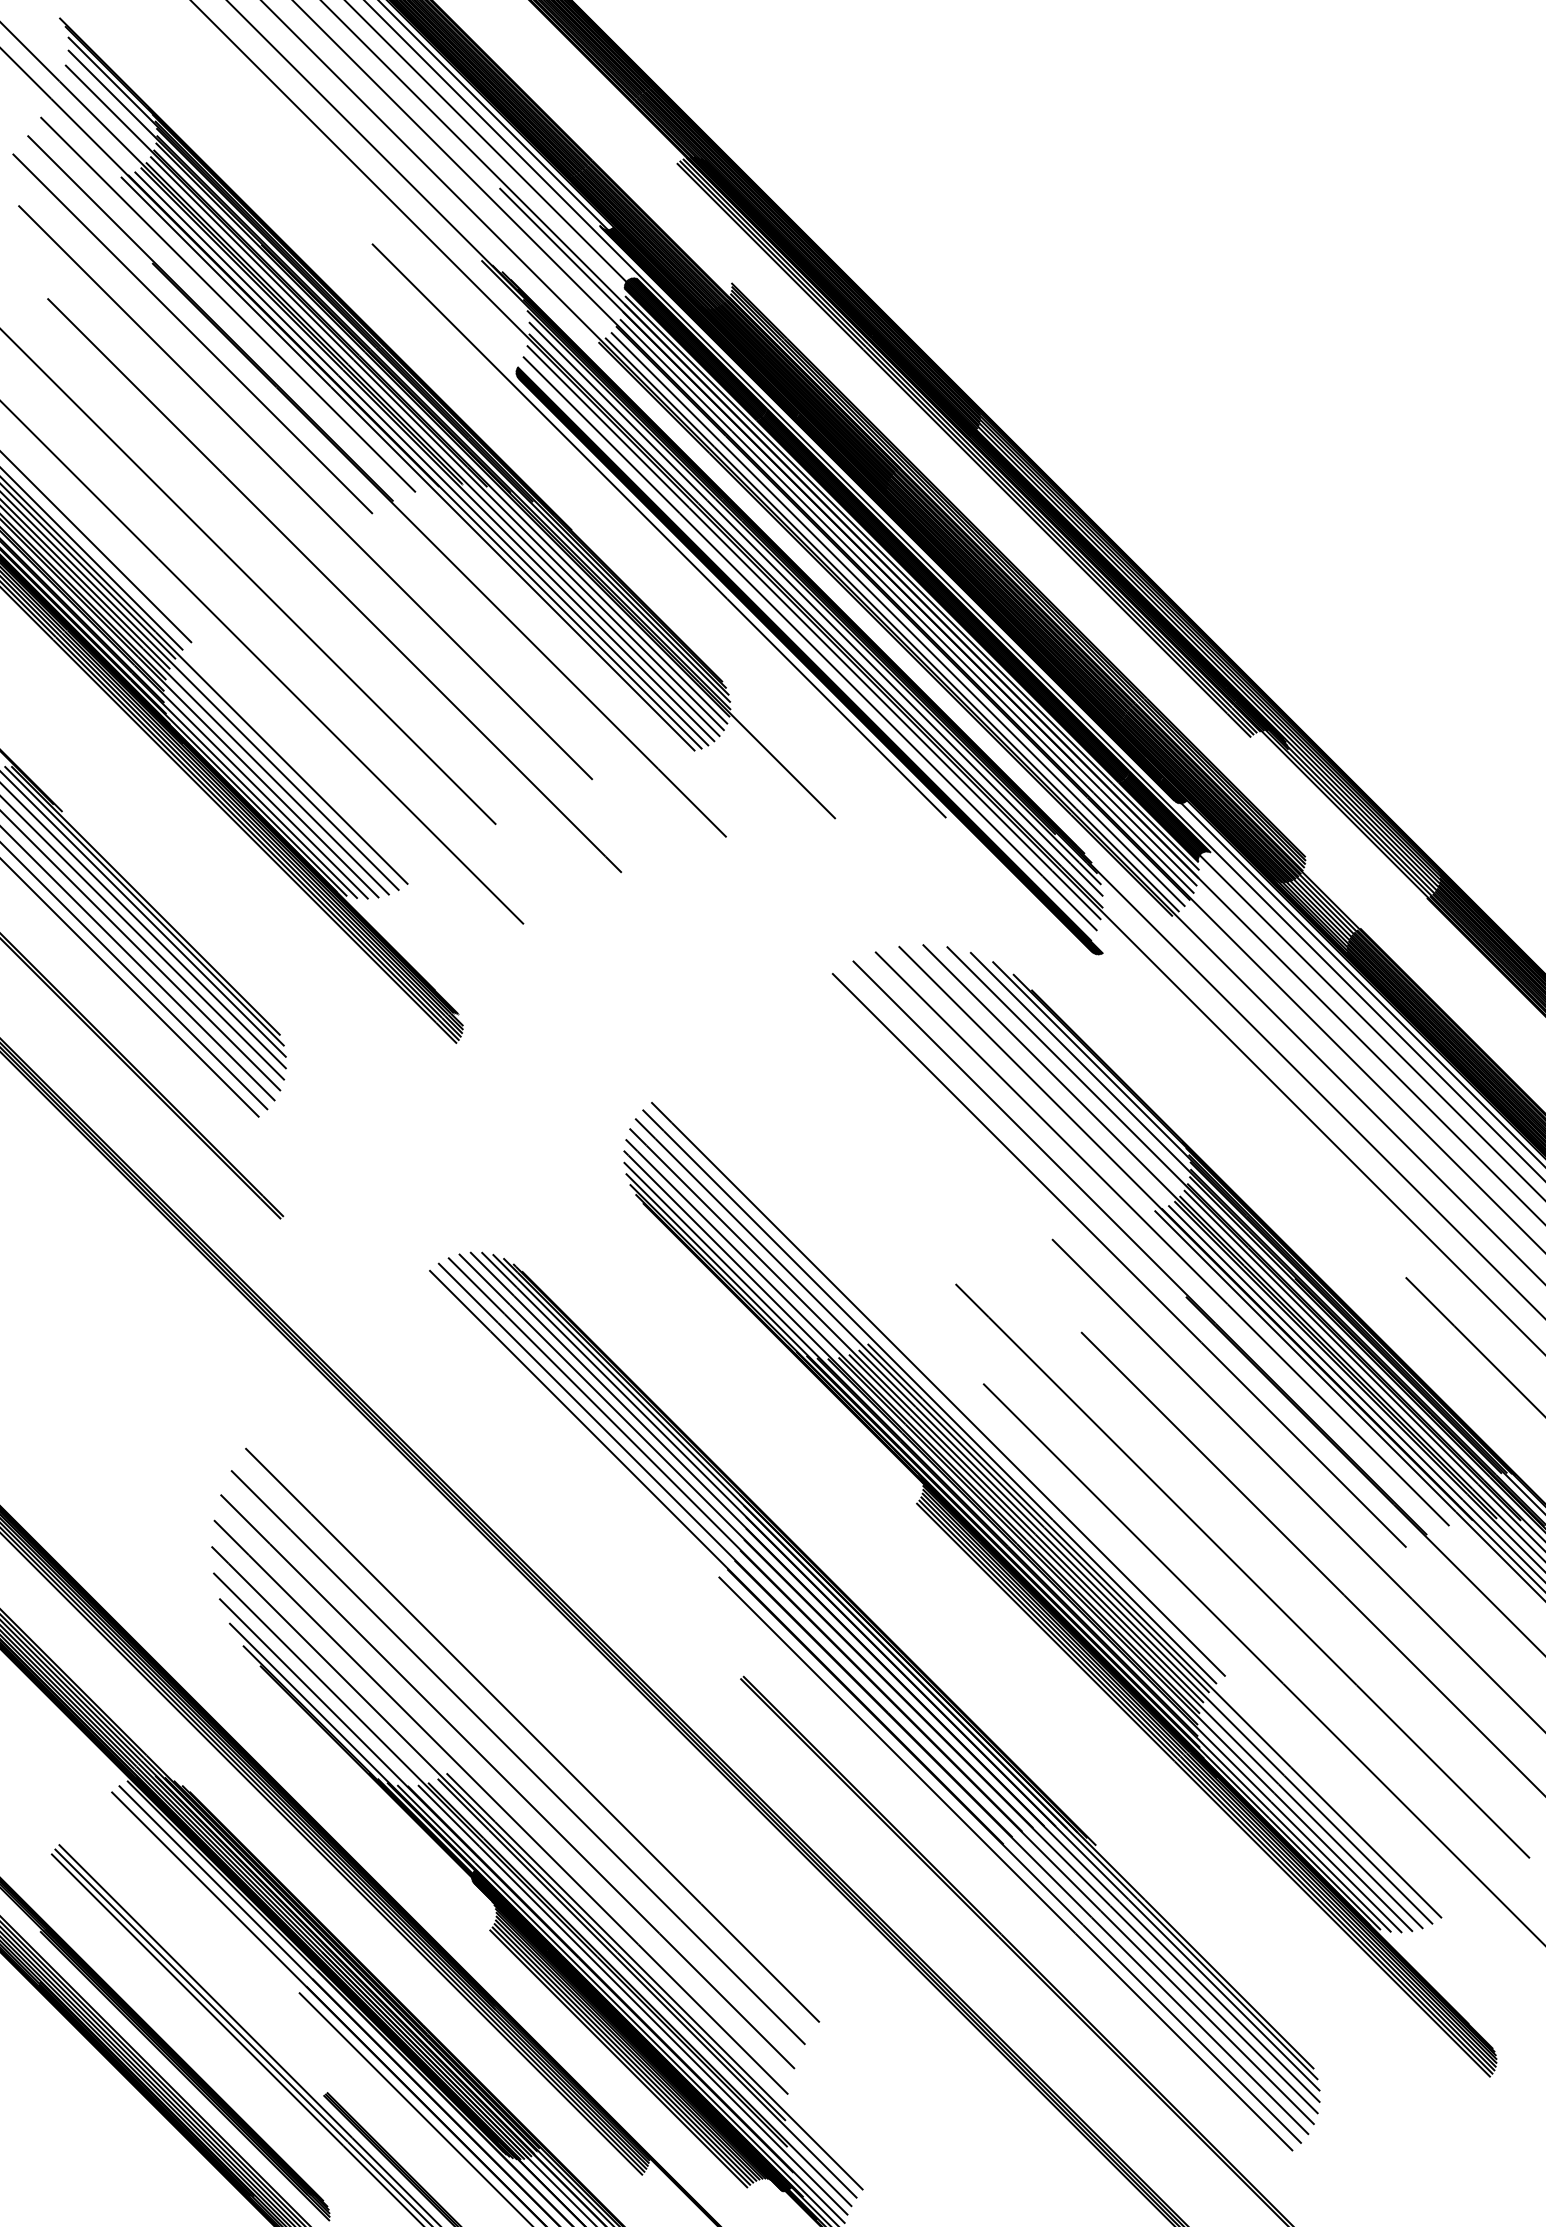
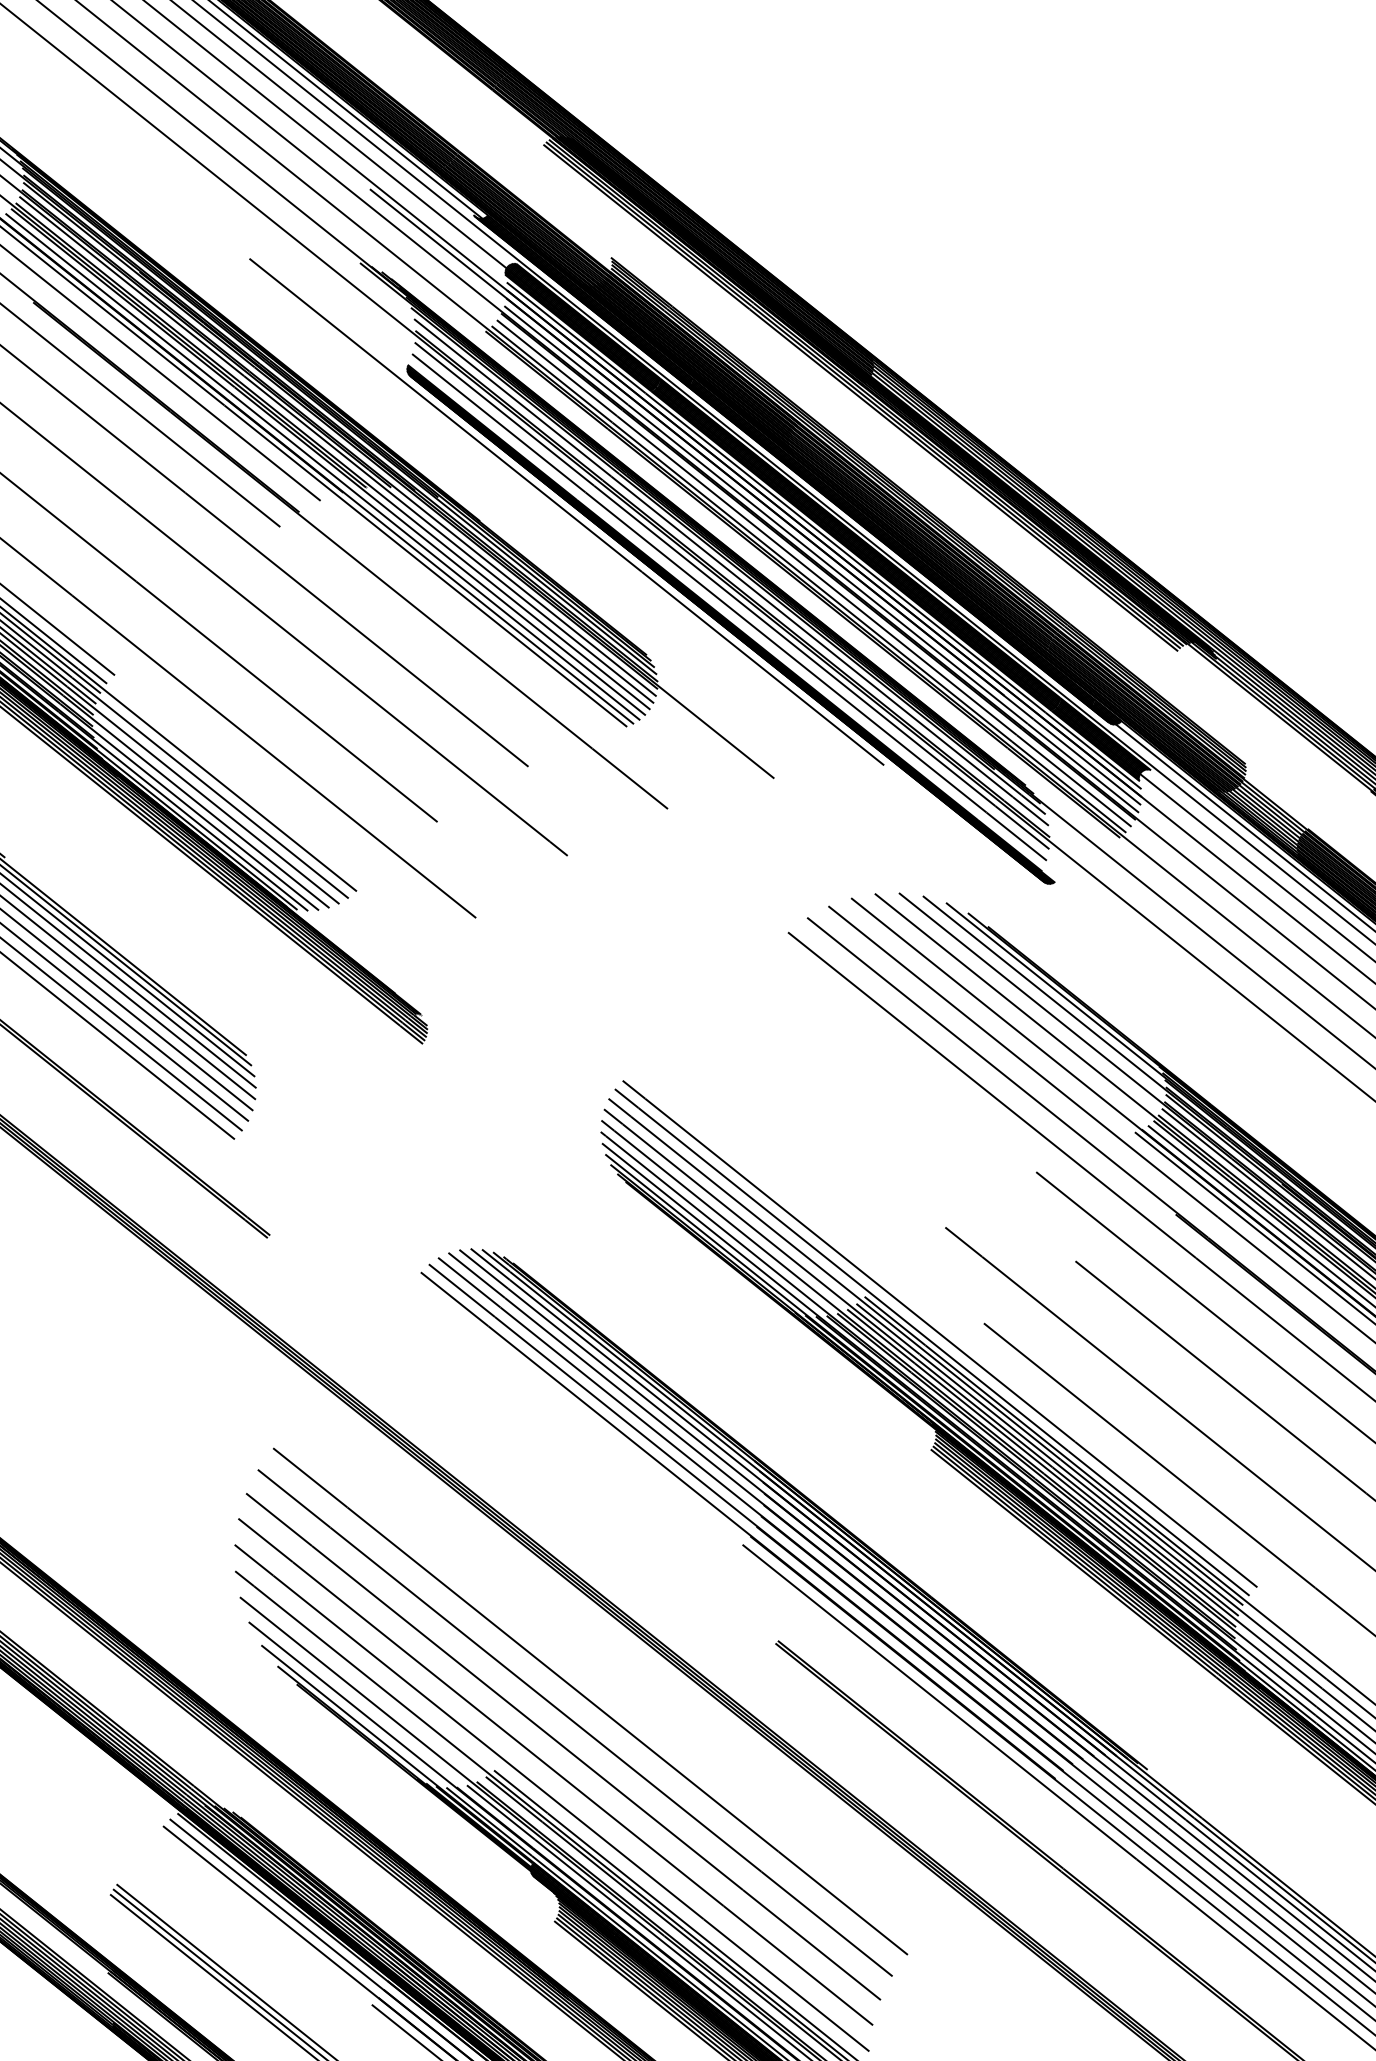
line: (549, 1715) -> (589, 1701), added

